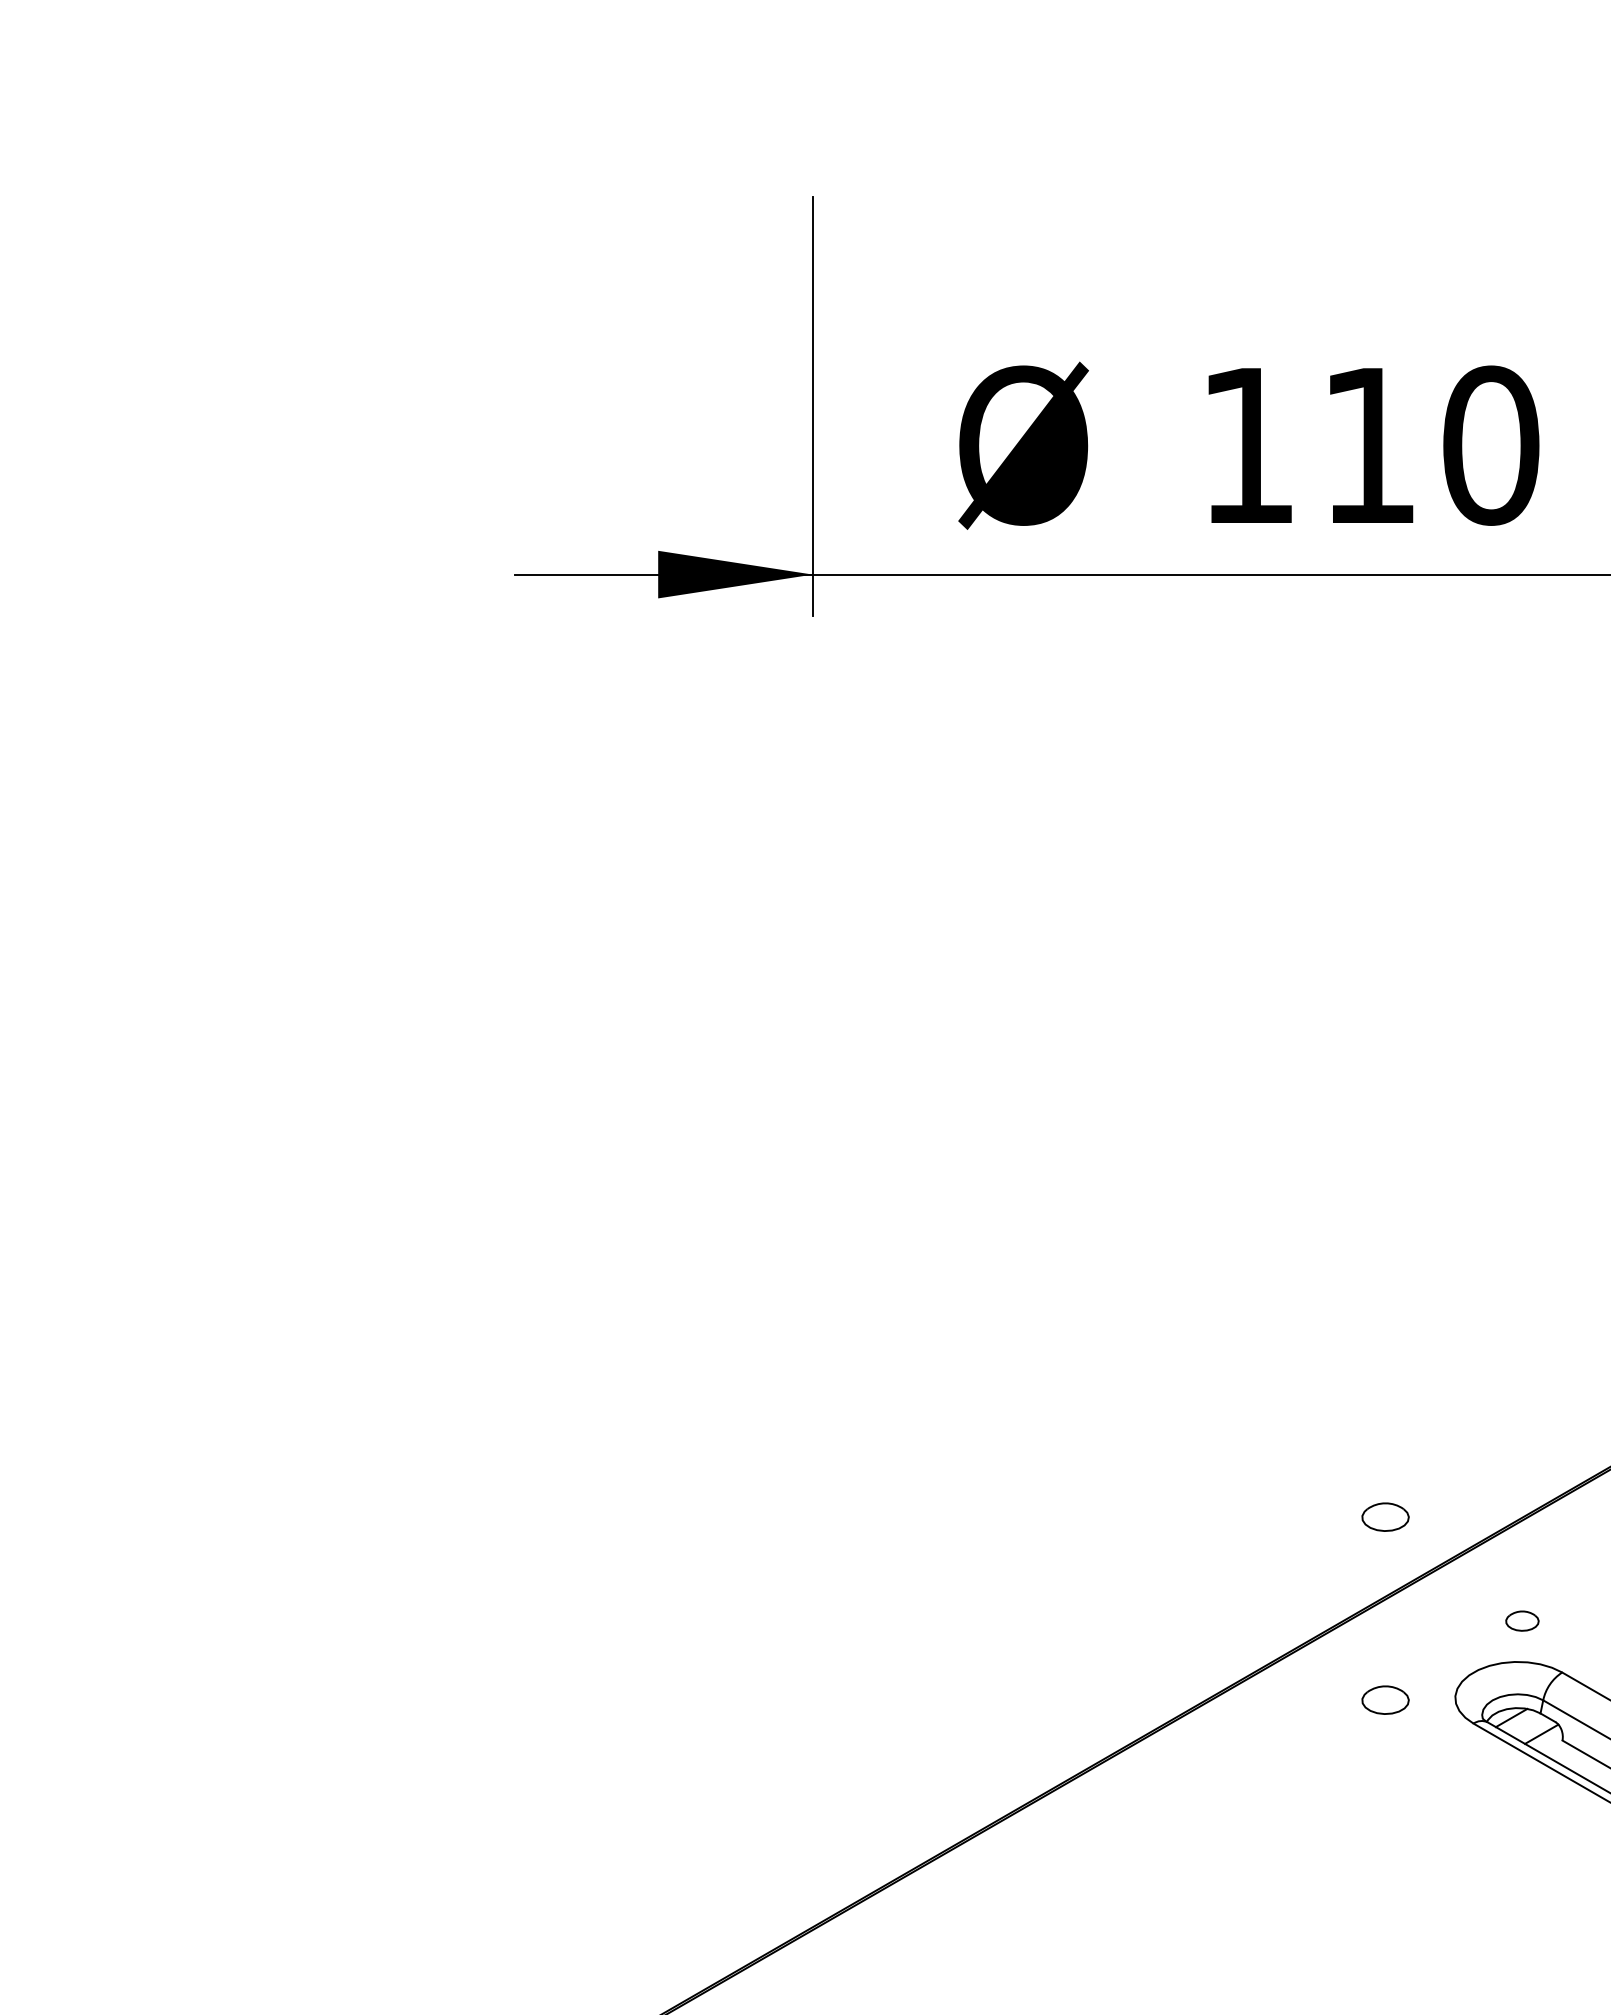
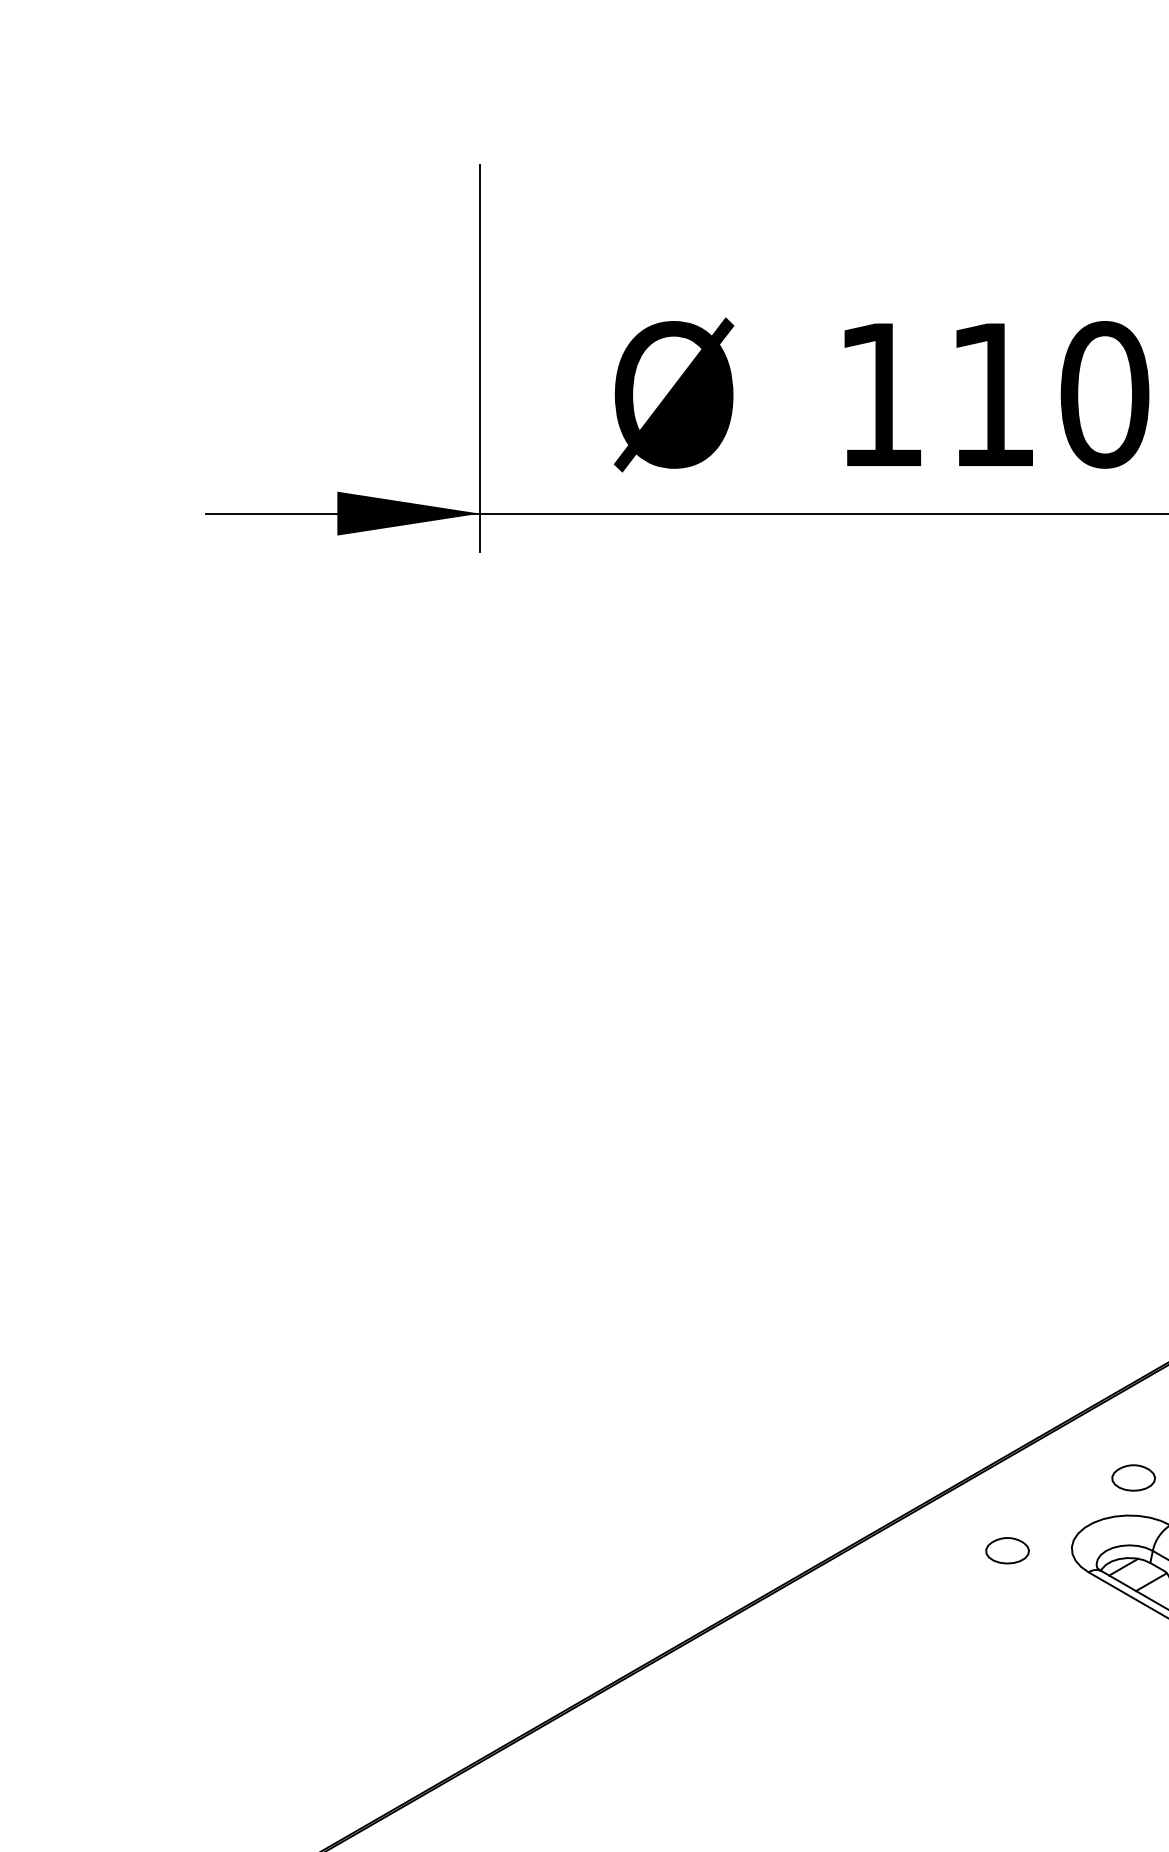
part: (1385, 1516) -> (1007, 1381), removed
part: (1522, 1620) -> (1133, 1477), size x1.43

